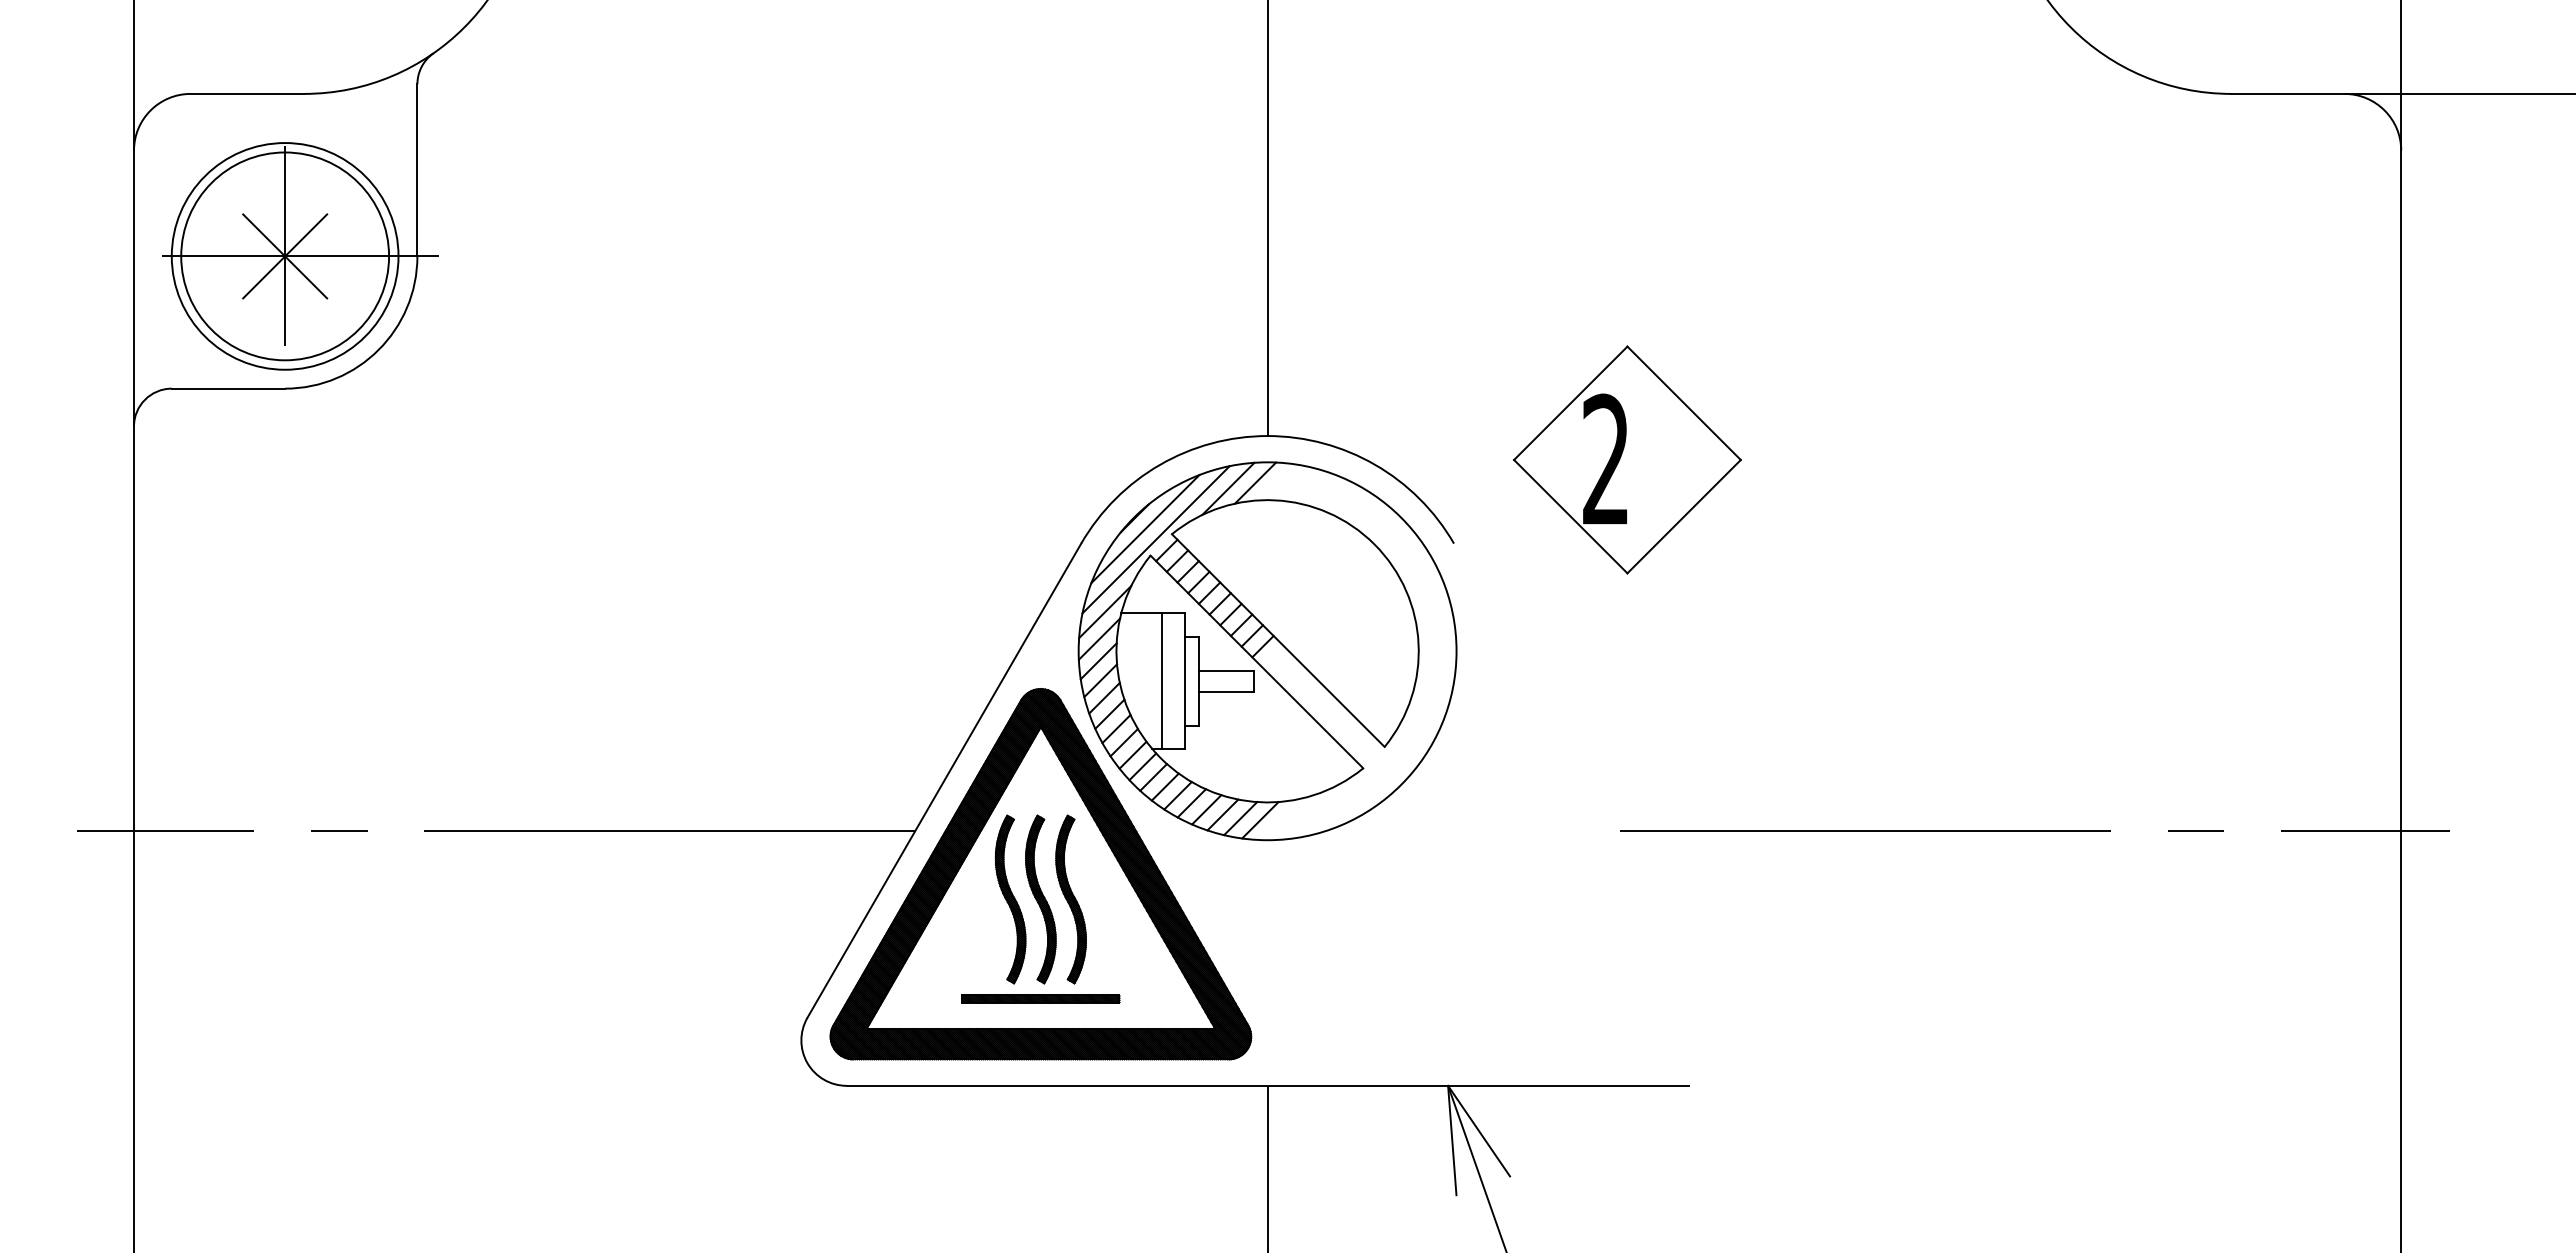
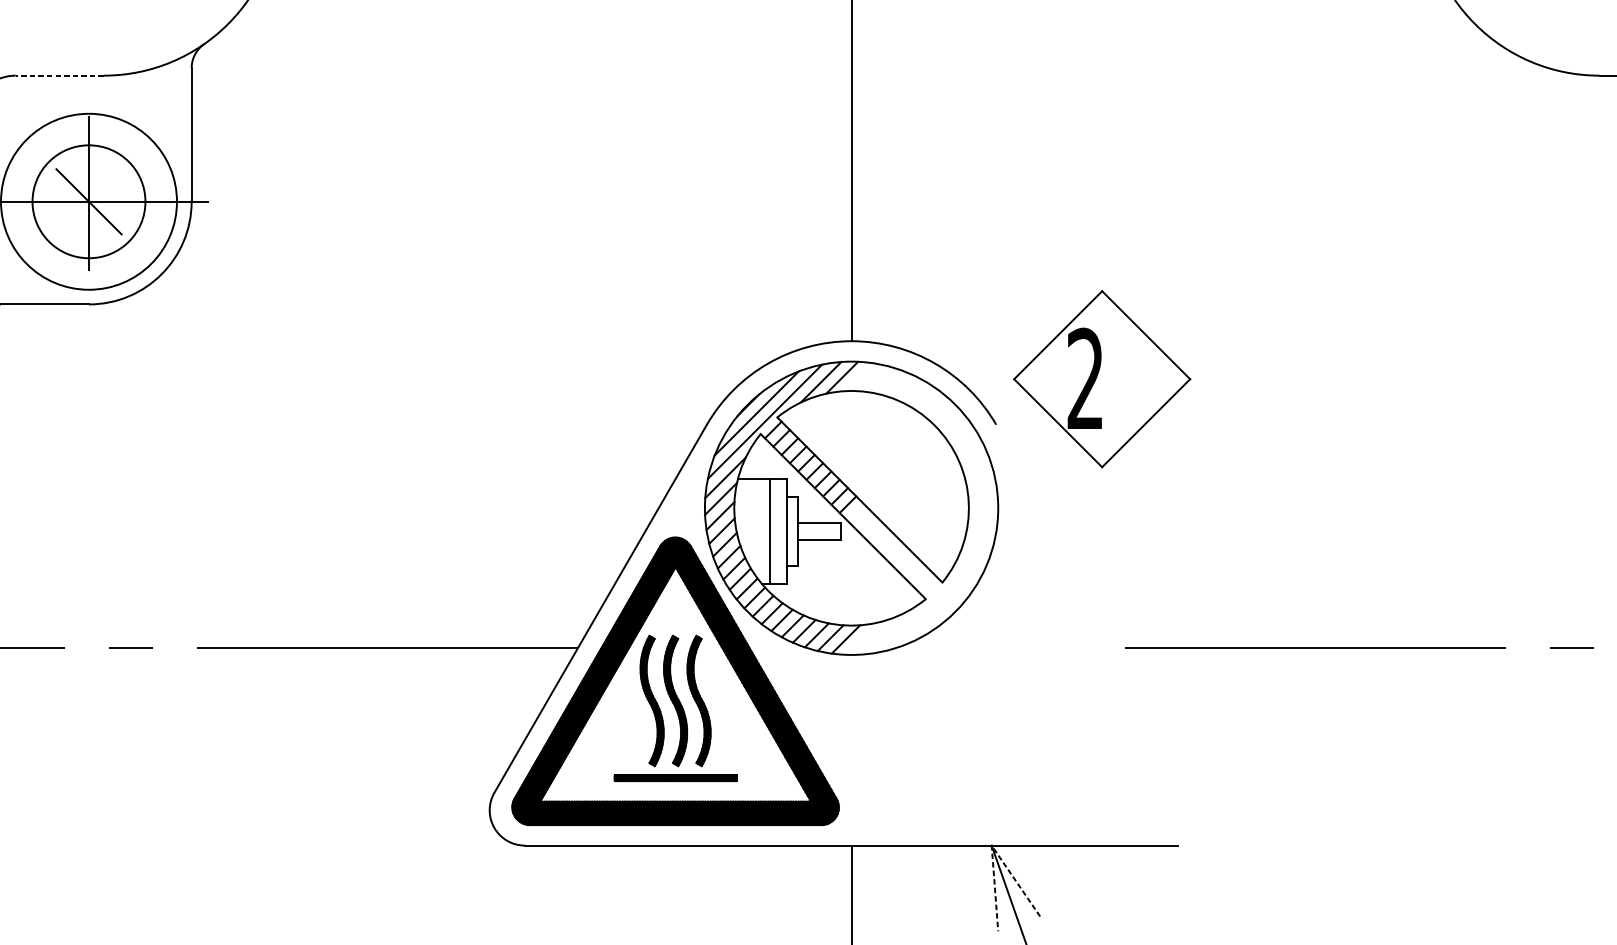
line: (247, 93) -> (59, 75), solid -> dashed
circle: (285, 256) -> (89, 201), size x0.7
line: (285, 256) -> (89, 201), removed
part: (1627, 459) -> (1102, 378), moved
line: (1448, 1085) -> (991, 845), solid -> dashed

